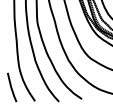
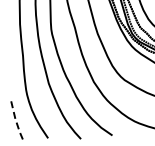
line: (11, 87) -> (15, 119), solid -> dashed

